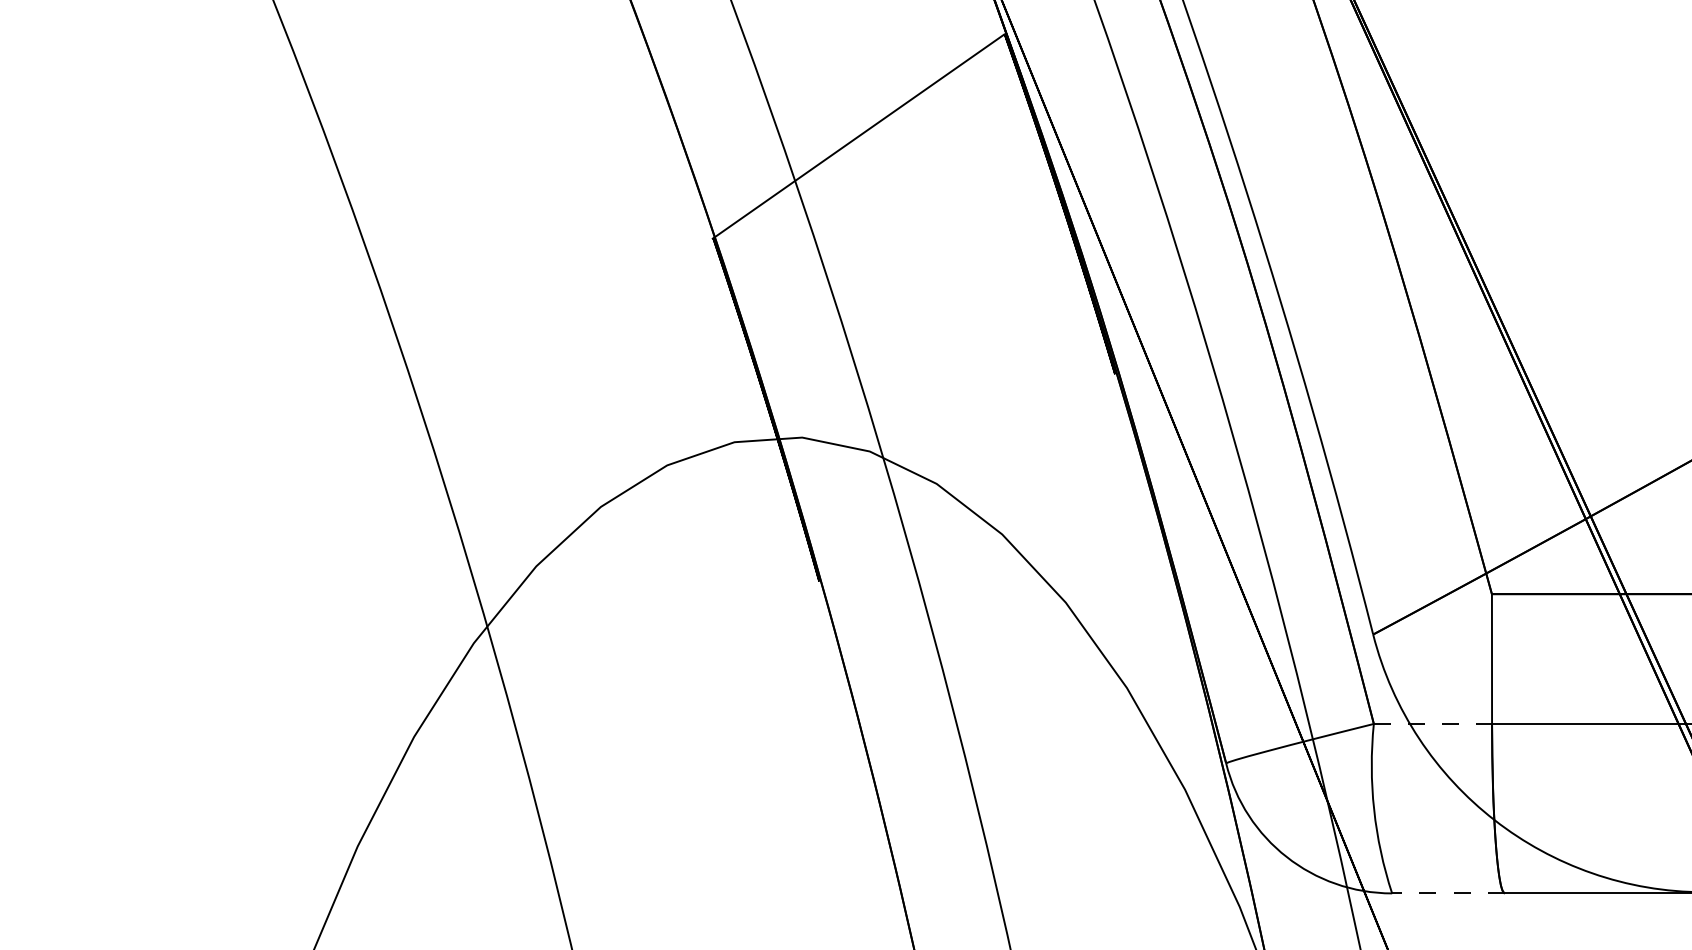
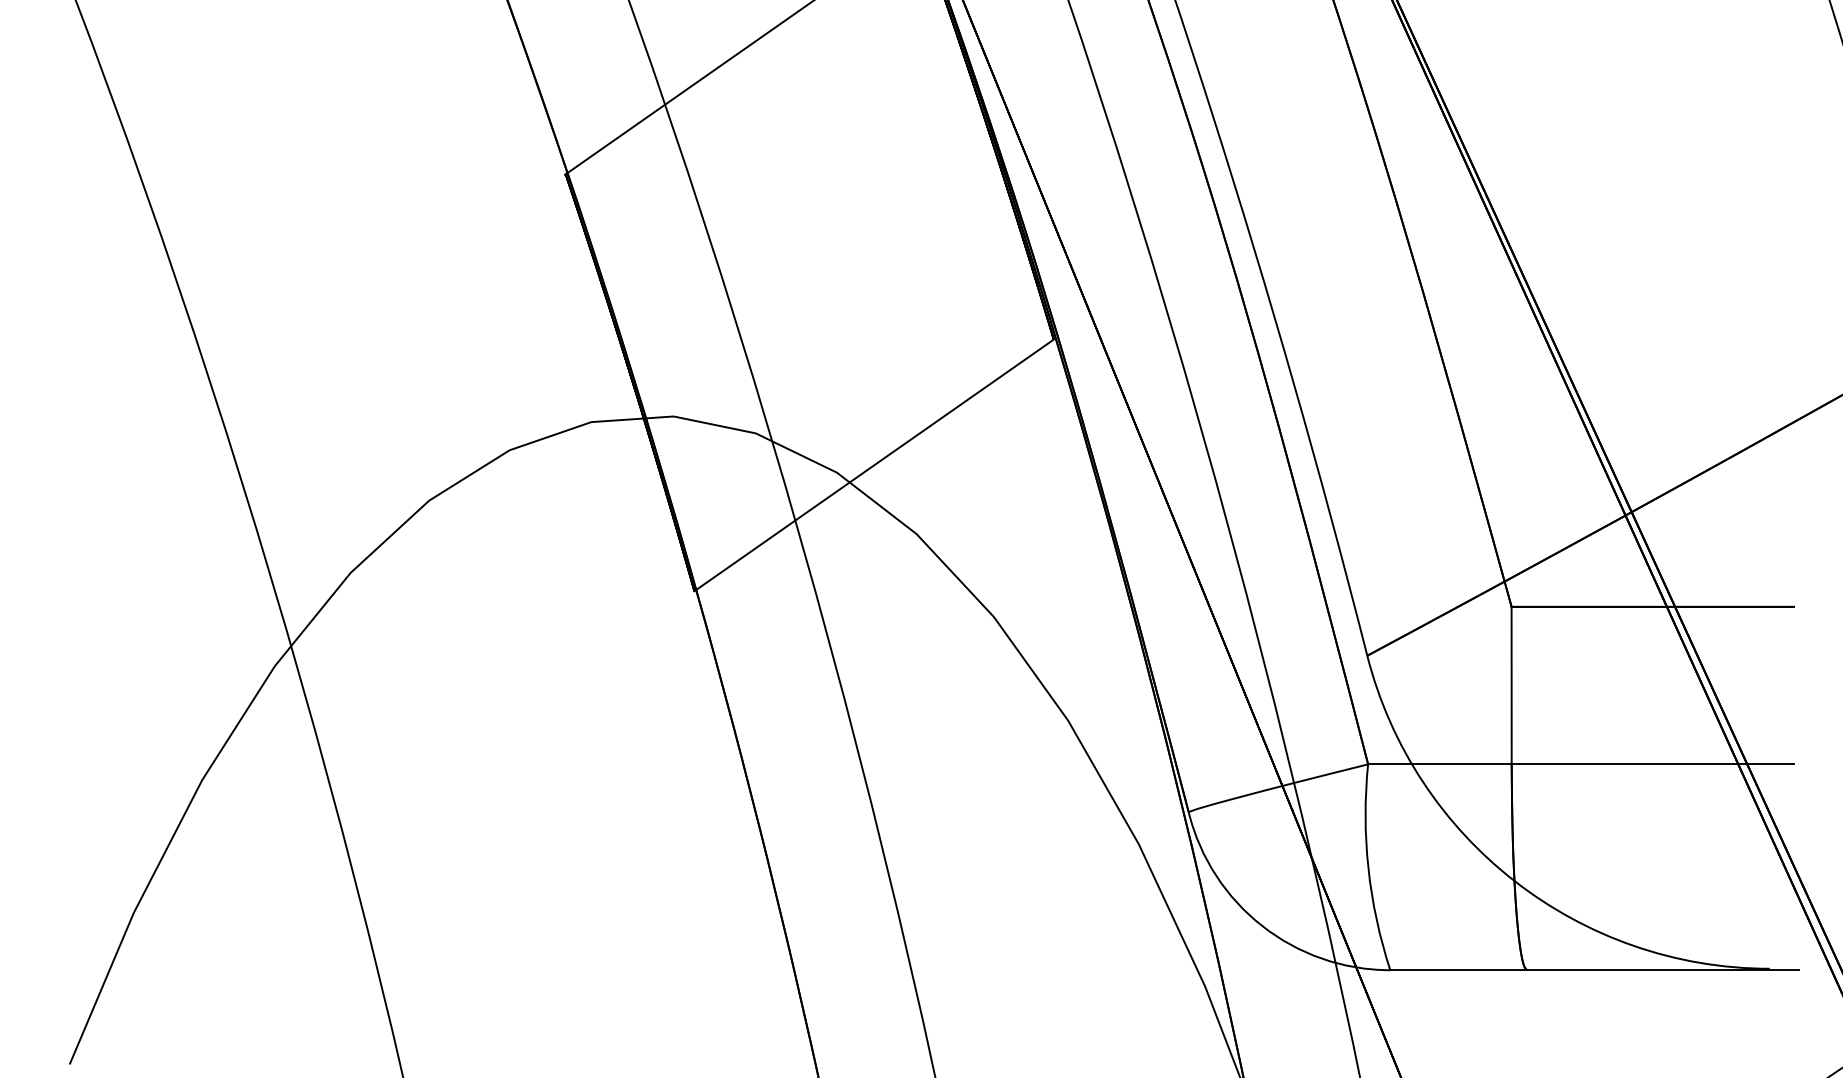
line: (967, 477) -> (874, 464), added
line: (1433, 723) -> (1440, 763), dashed -> solid
line: (1447, 893) -> (1457, 970), dashed -> solid

